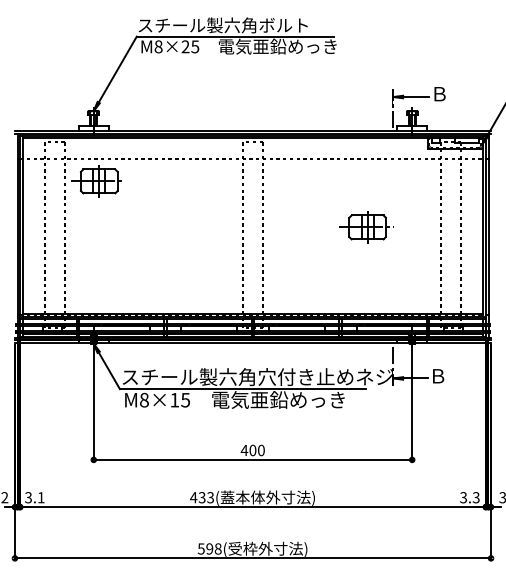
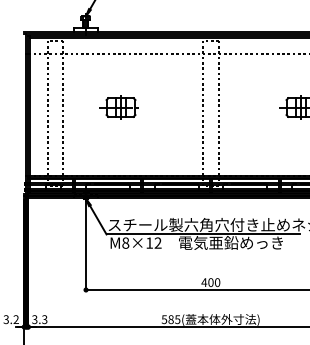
part: (96, 181) -> (118, 107), moved
text: (185, 399) -> (158, 242), M8×15 -> M8×12
text: (40, 497) -> (44, 319), 3.1 -> 3.3
text: (201, 497) -> (170, 319), 433( -> 585(

